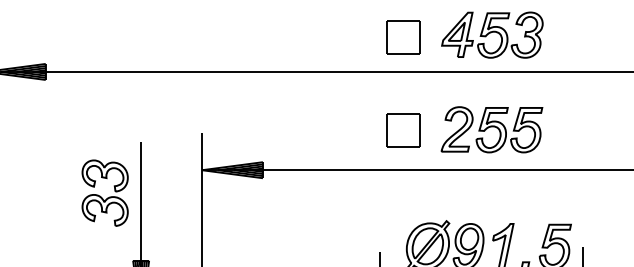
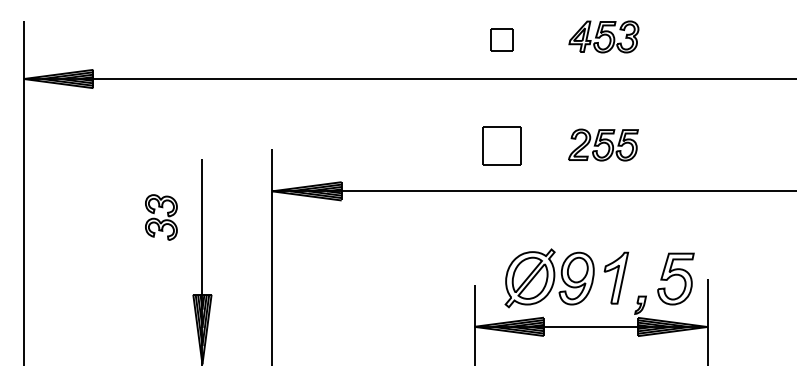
part: (492, 34) -> (603, 36), size x0.6
part: (402, 37) -> (501, 39), size x0.6
part: (492, 129) -> (603, 144), size x0.6
part: (105, 193) -> (161, 217), size x0.6

